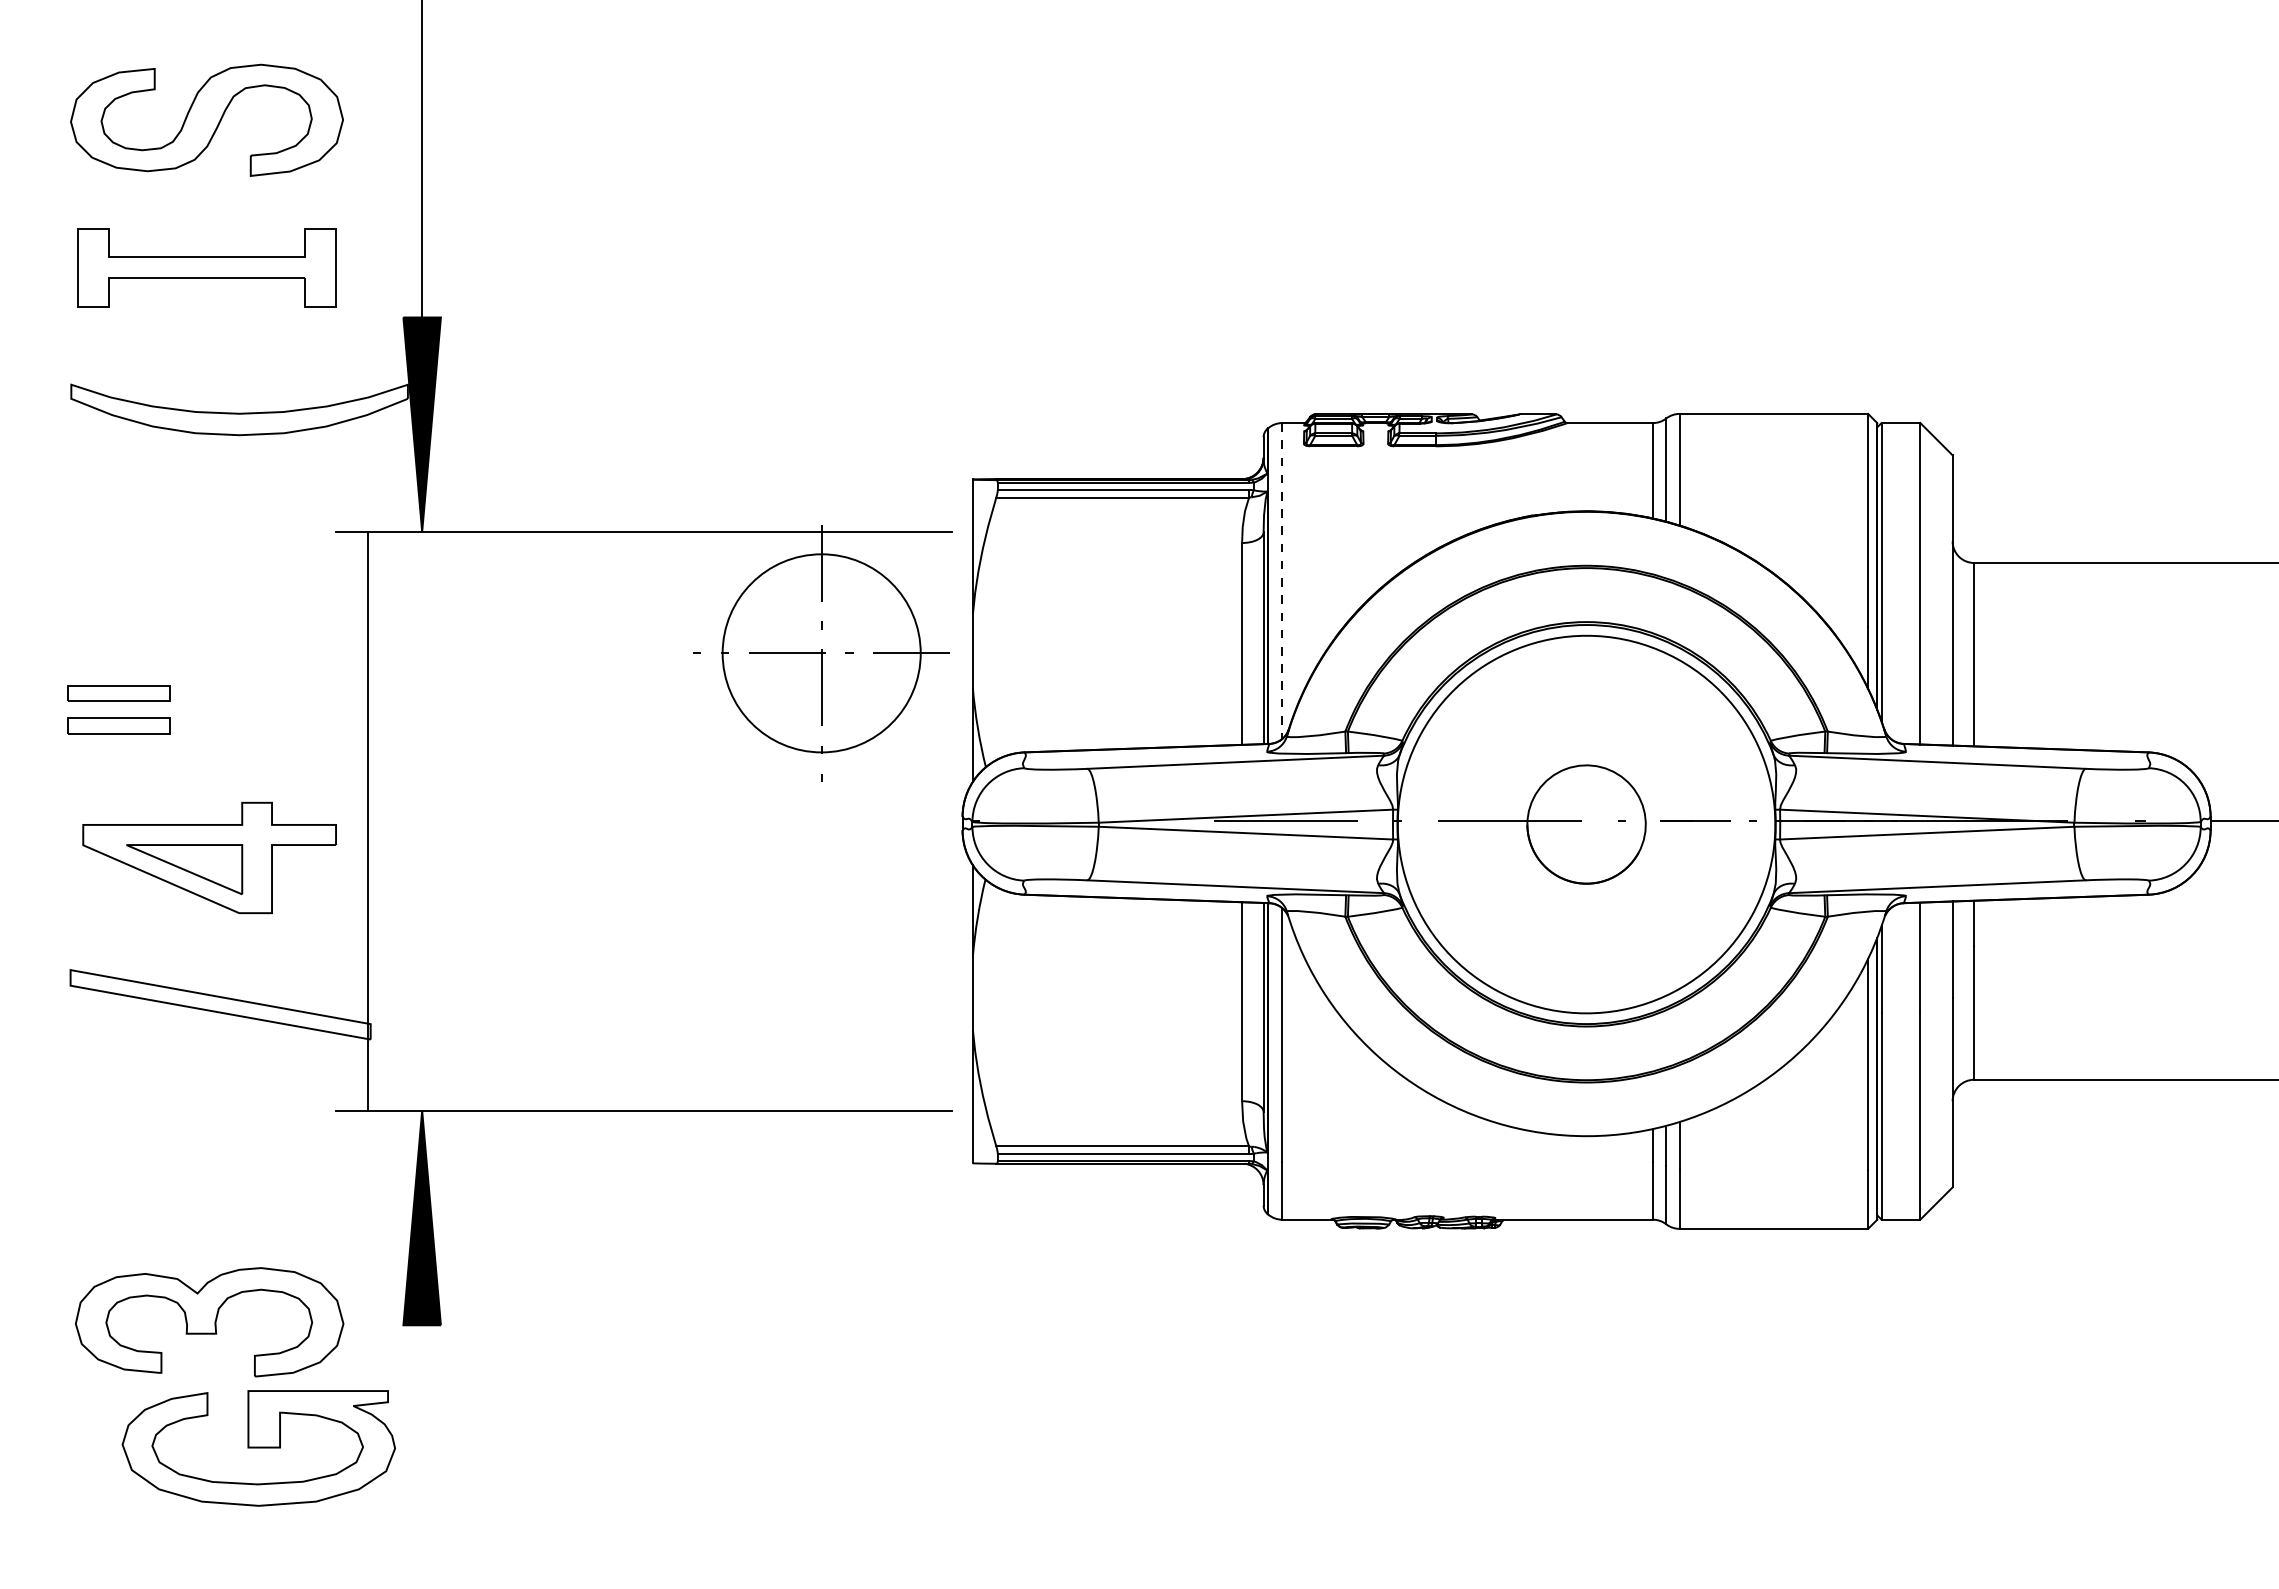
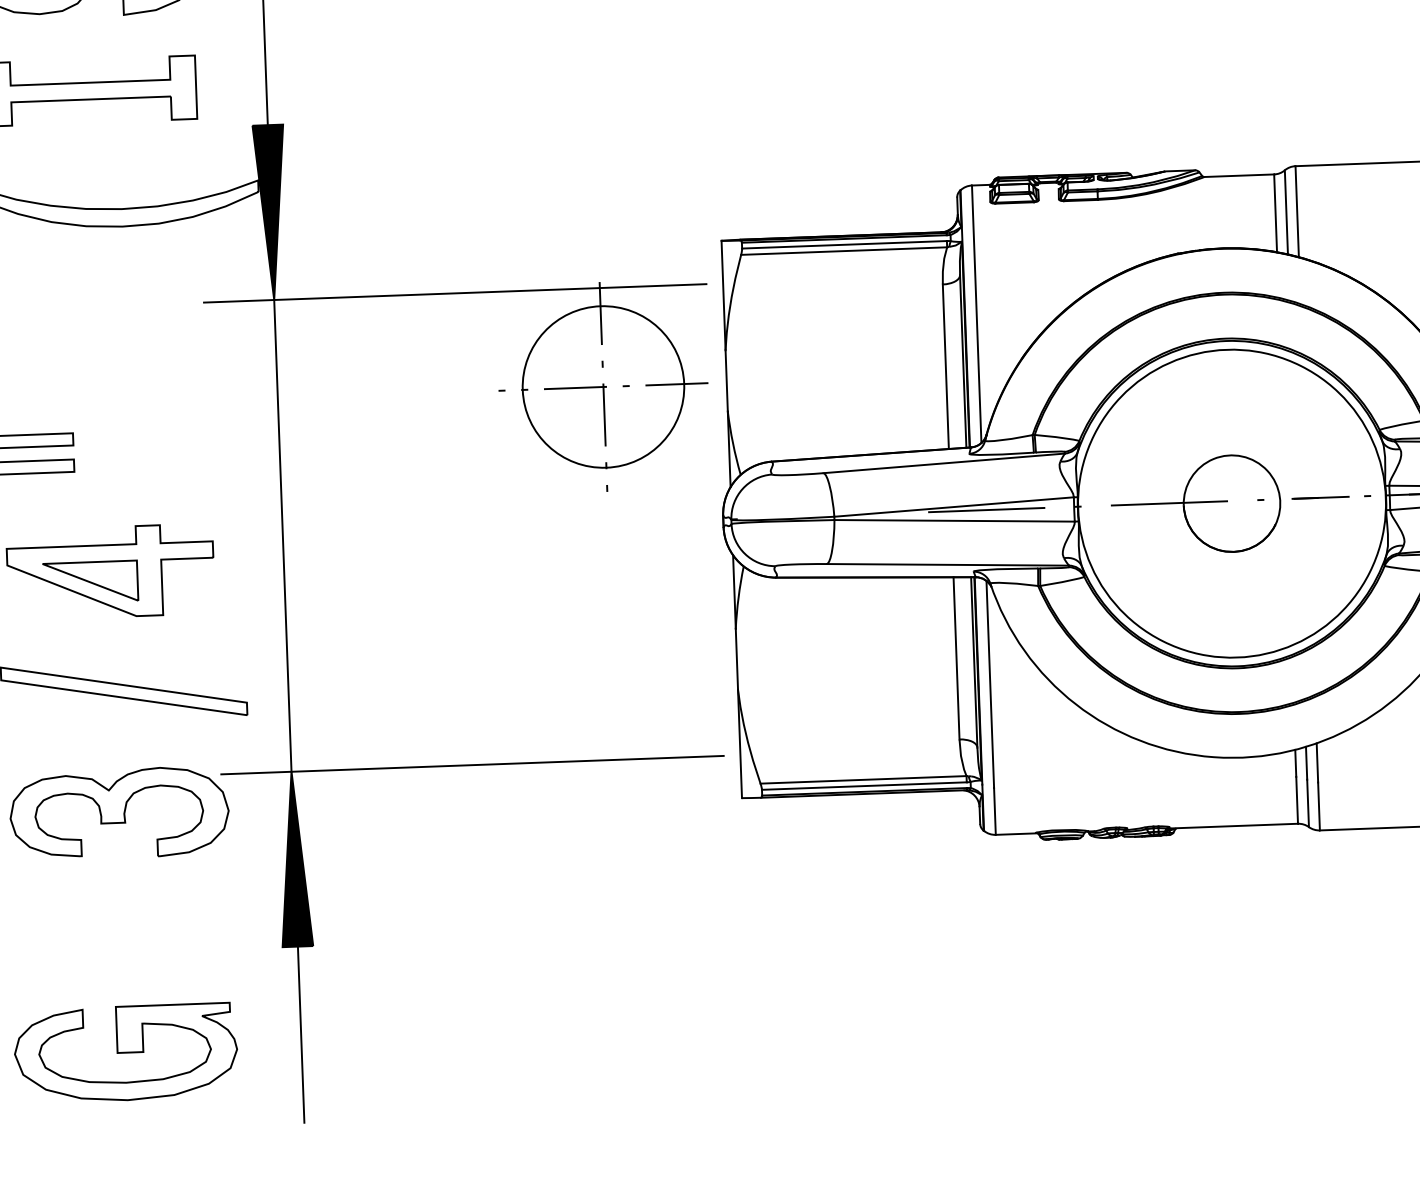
line: (1282, 581) -> (976, 314), dashed -> solid
line: (368, 820) -> (283, 535), moved
part: (209, 1322) -> (119, 813), moved
line: (422, 1433) -> (301, 1034), added
part: (258, 1448) -> (125, 1053), moved

